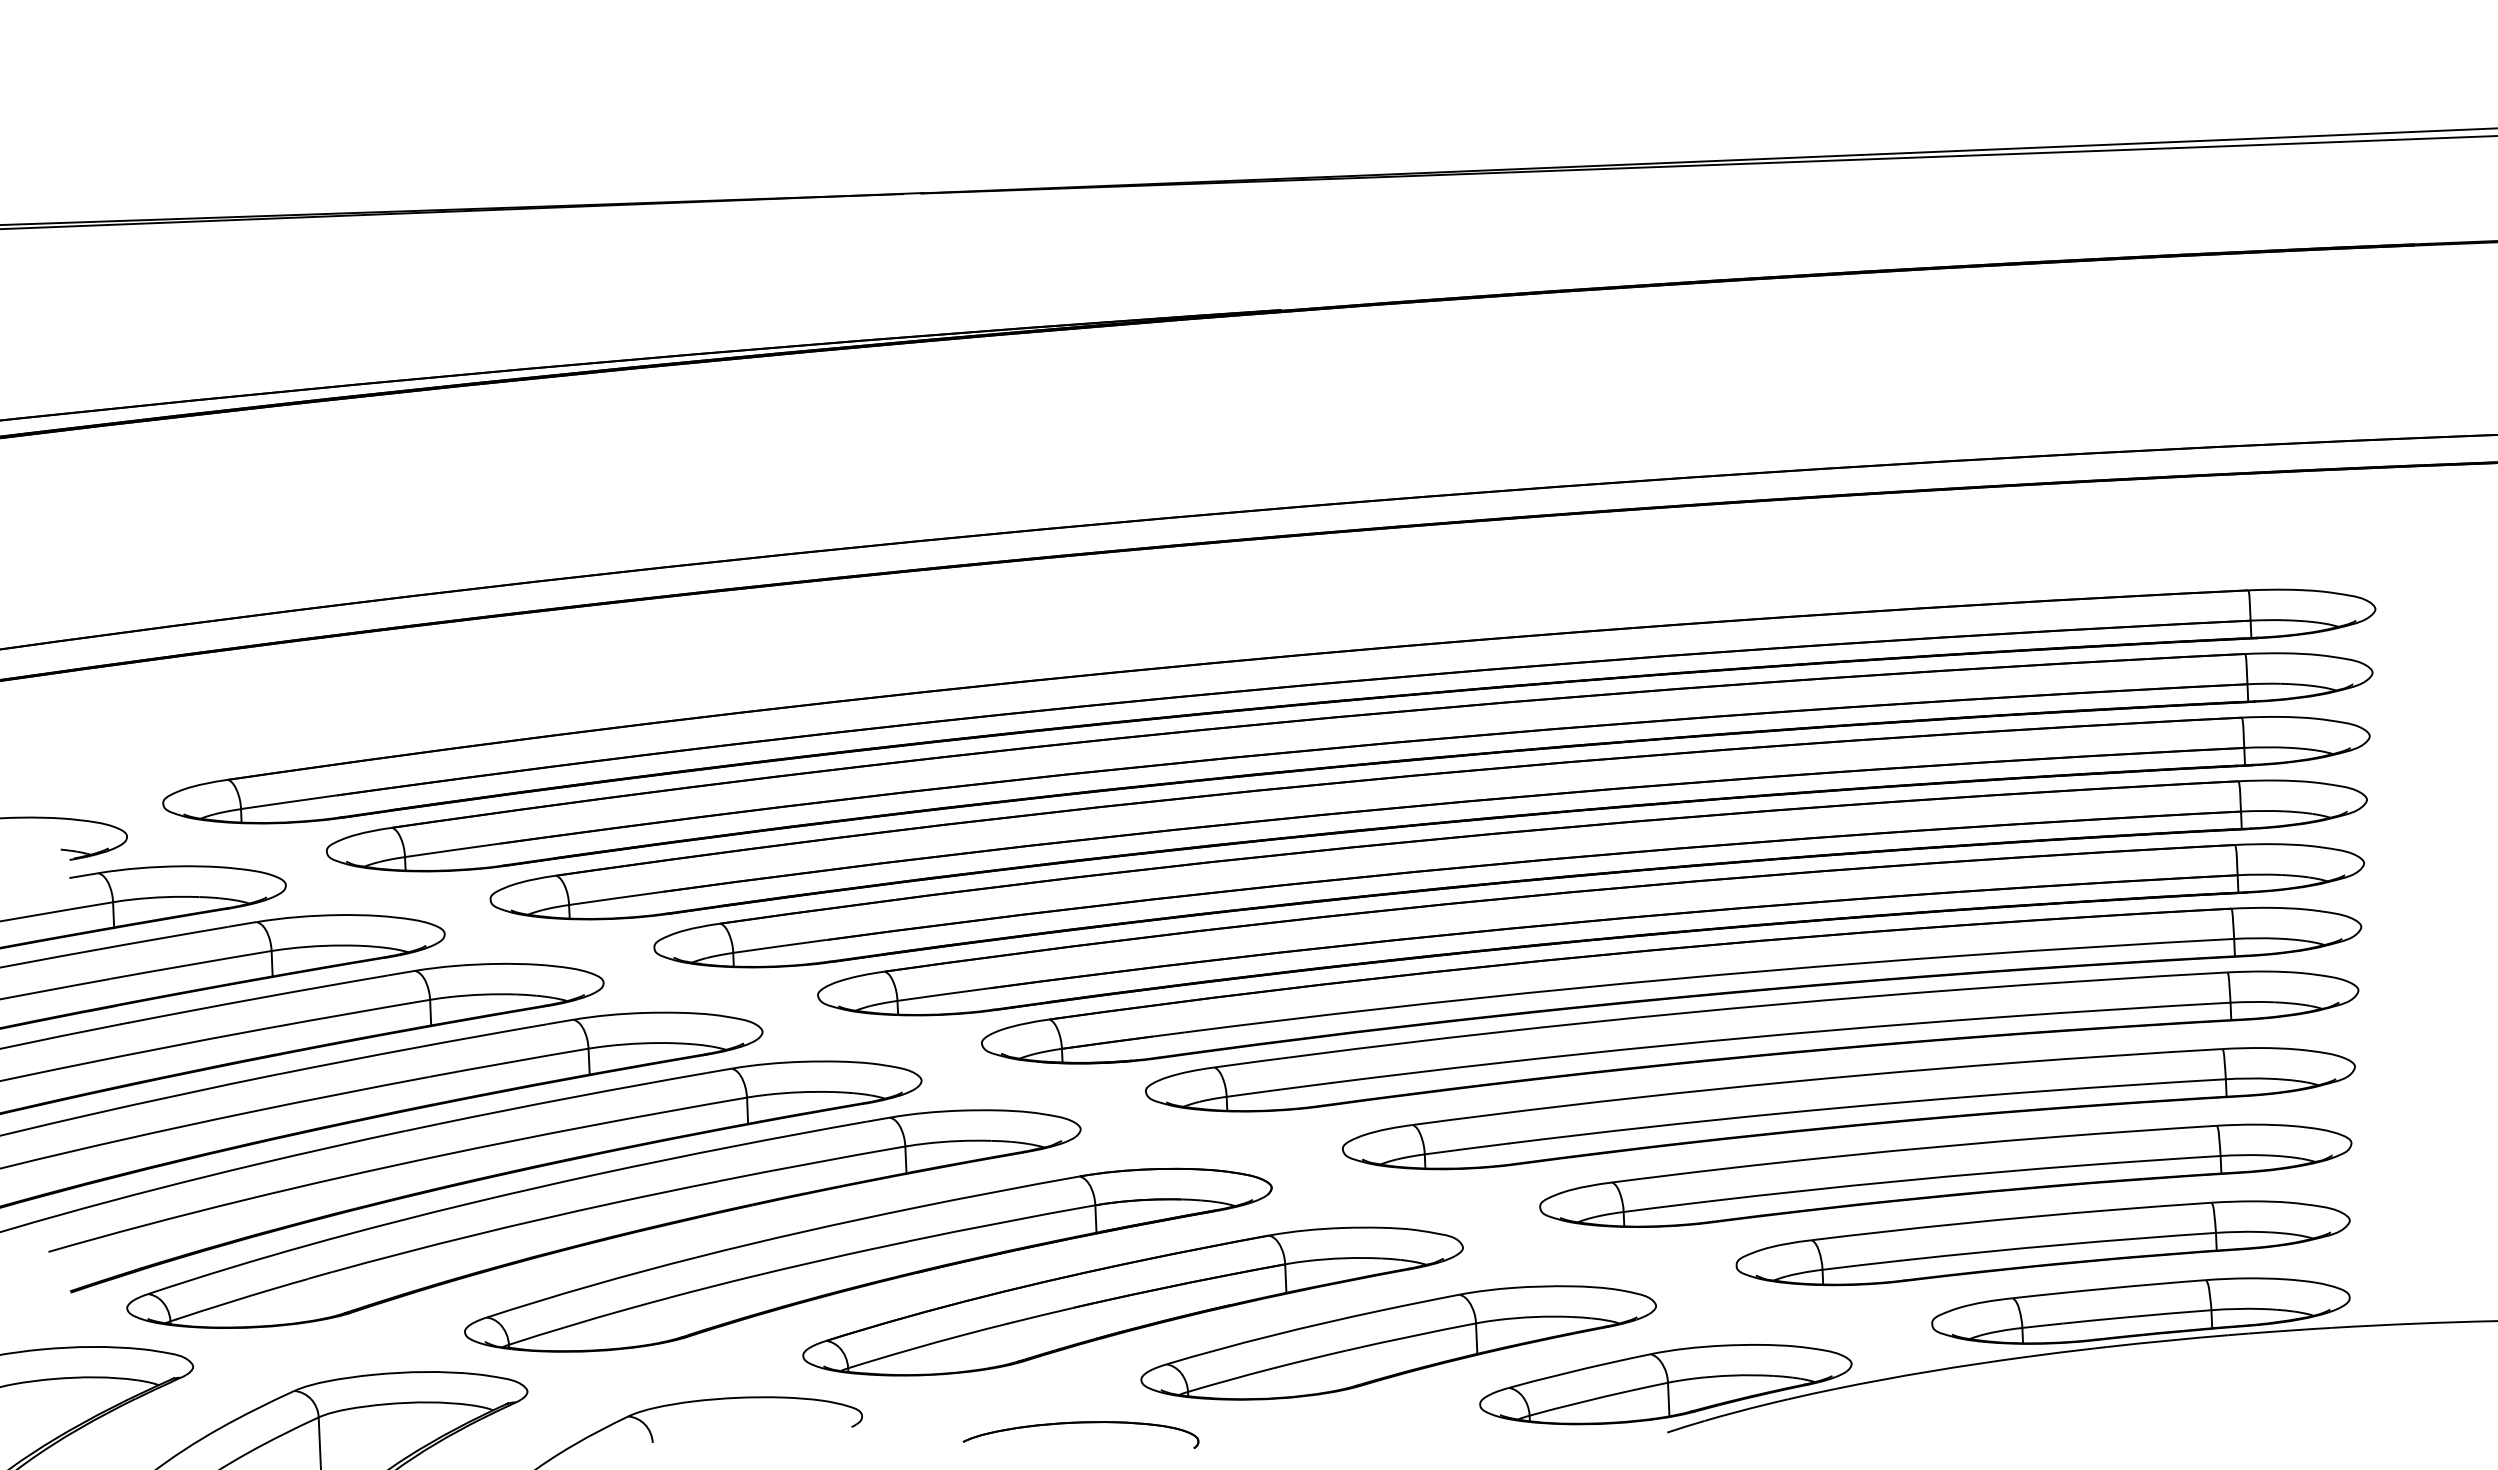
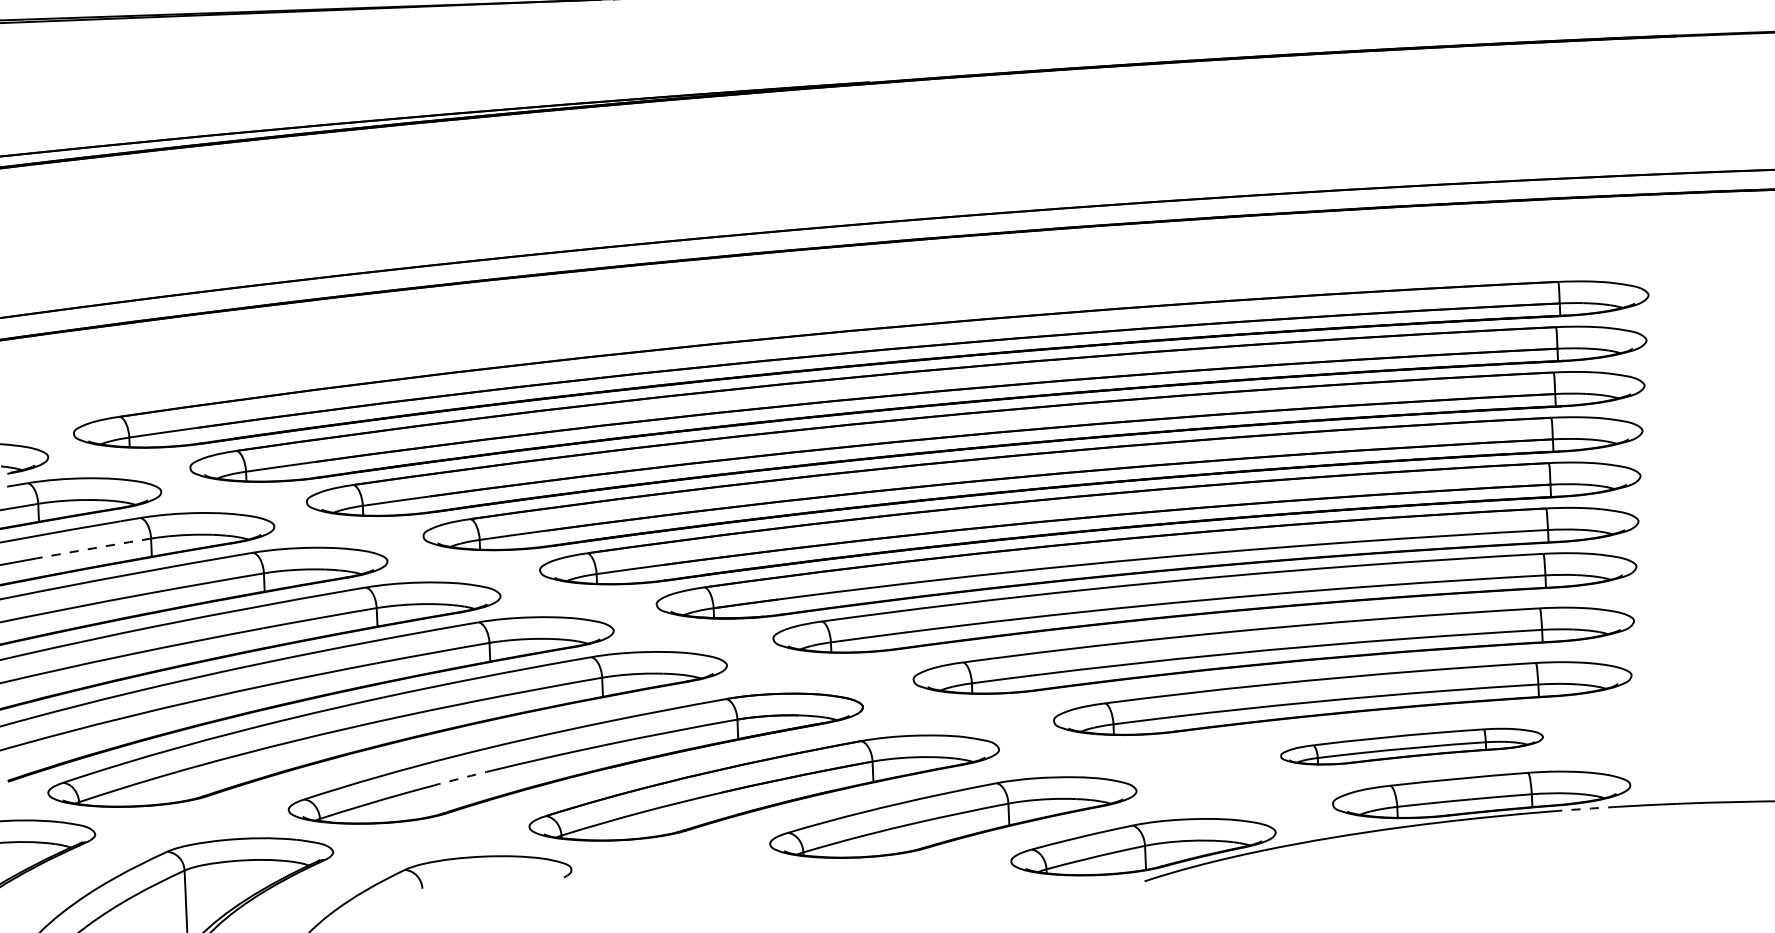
arc: (190, 964) -> (93, 548), solid -> dashed
part: (2042, 1243) -> (1411, 746), size x0.6
arc: (711, 1286) -> (464, 777), solid -> dashed
arc: (2290, 1330) -> (1588, 808), solid -> dashed
part: (1080, 1423) -> (726, 874), removed

